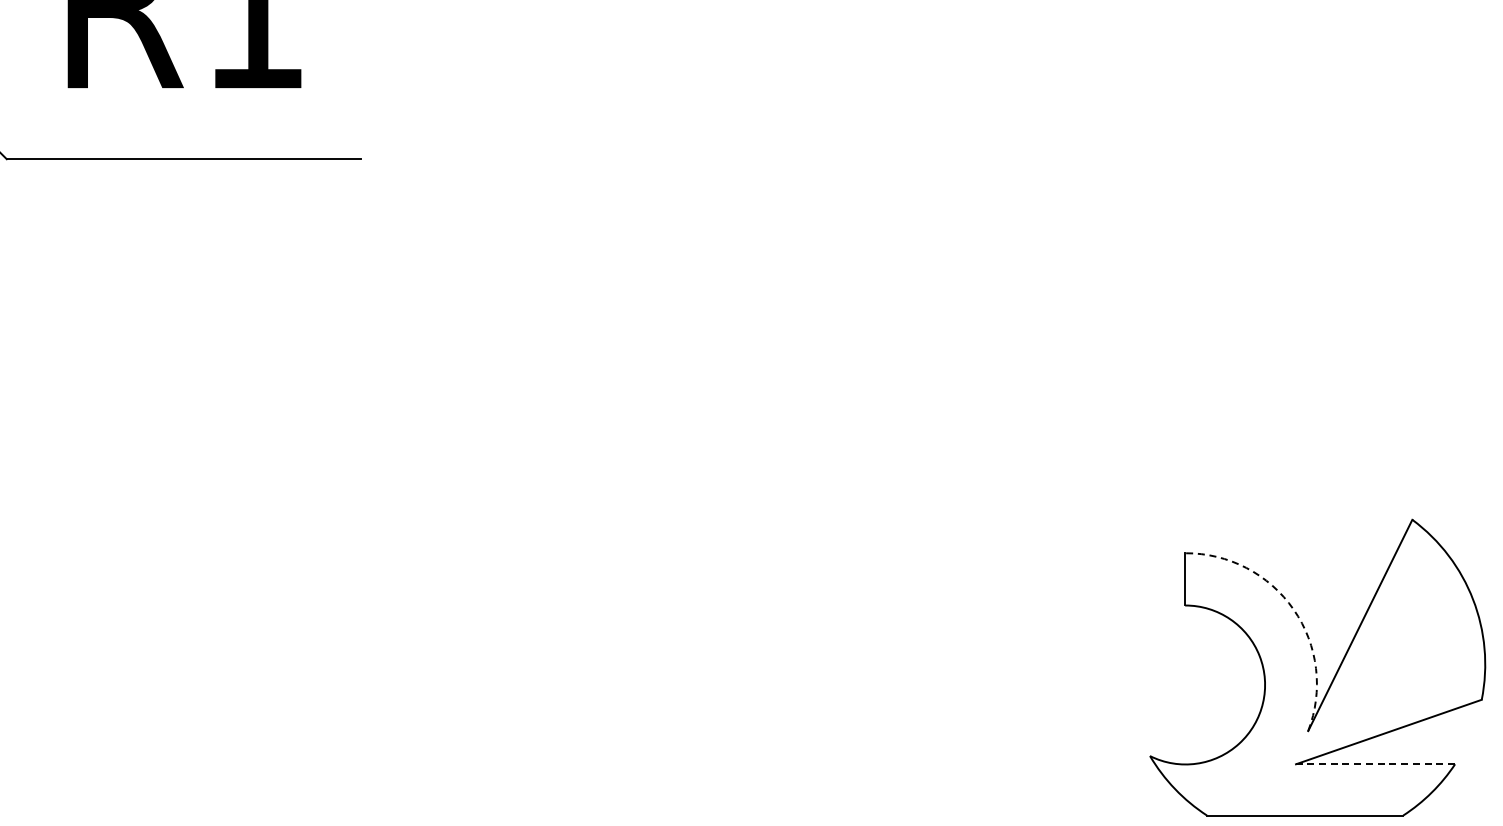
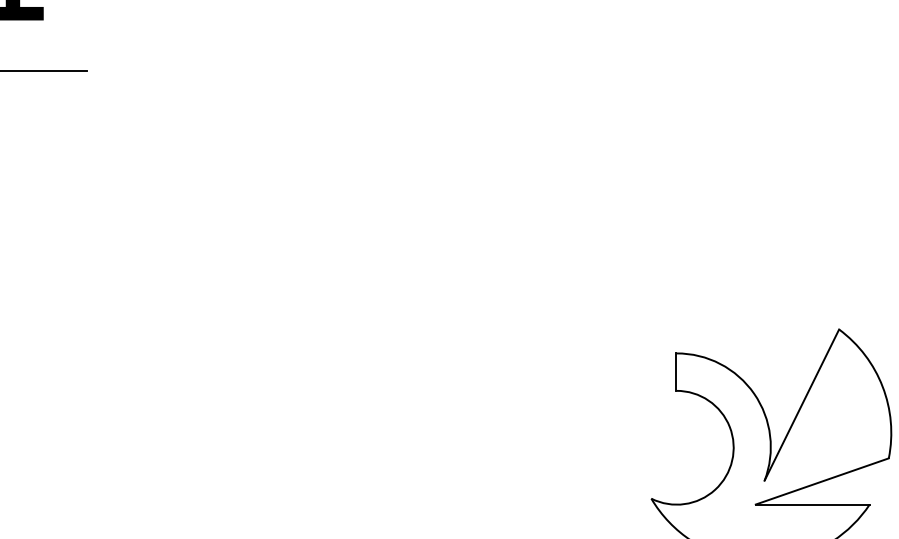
arc: (1293, 609) -> (754, 393), dashed -> solid
line: (1375, 764) -> (812, 504), dashed -> solid

